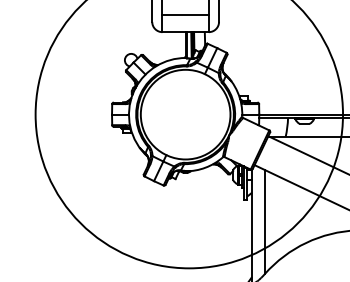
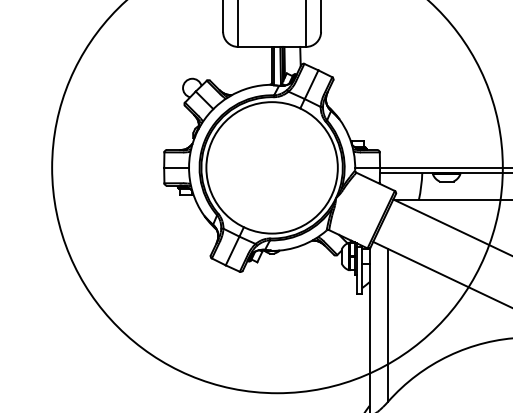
line: (185, 14) -> (271, 21), removed

